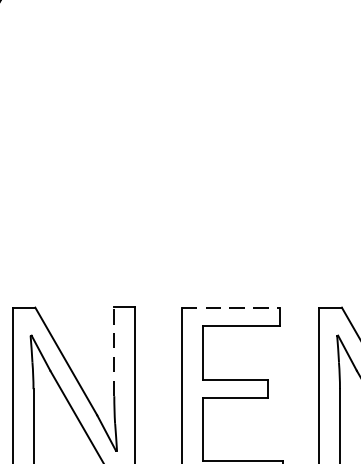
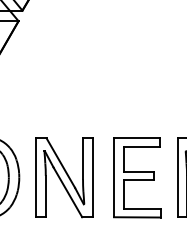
line: (230, 307) -> (136, 138), dashed -> solid
line: (115, 351) -> (83, 158), dashed -> solid

